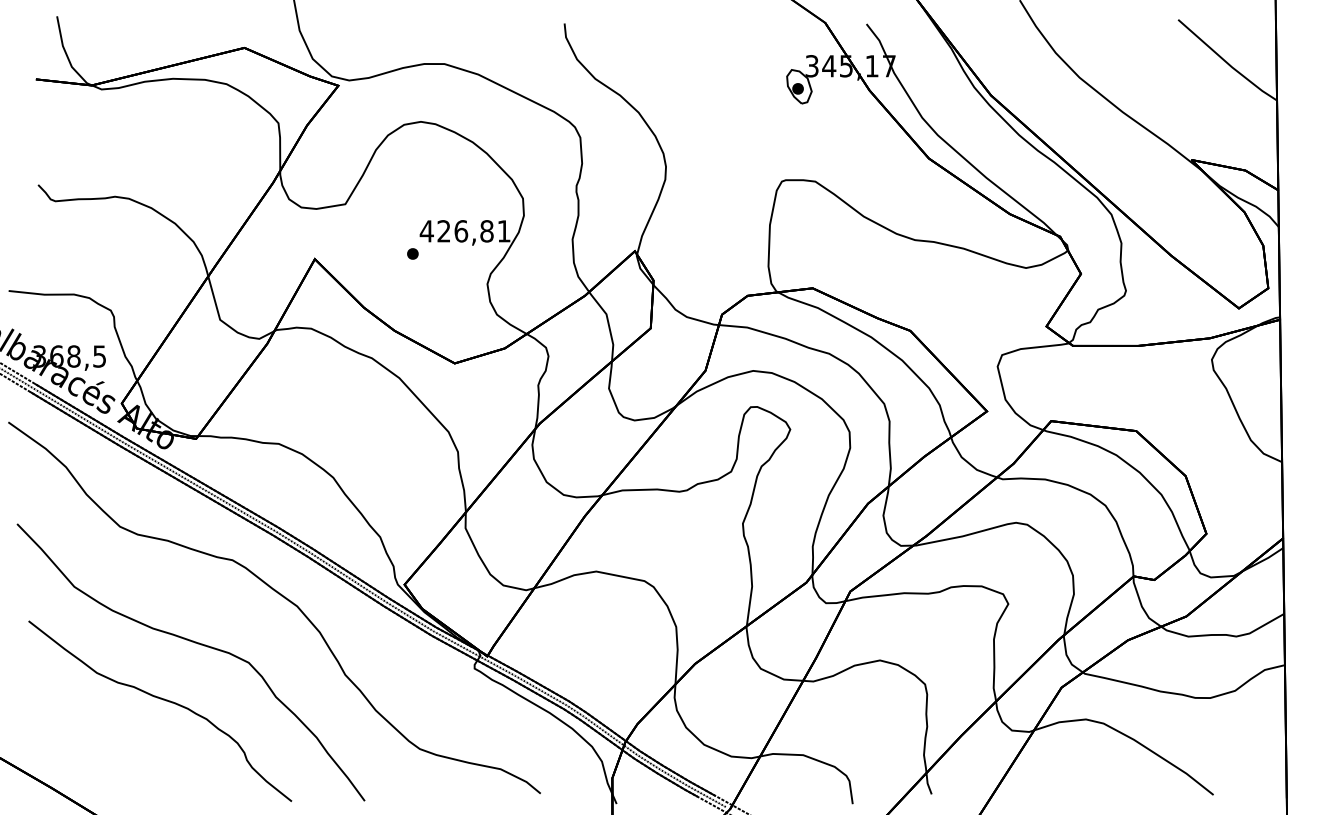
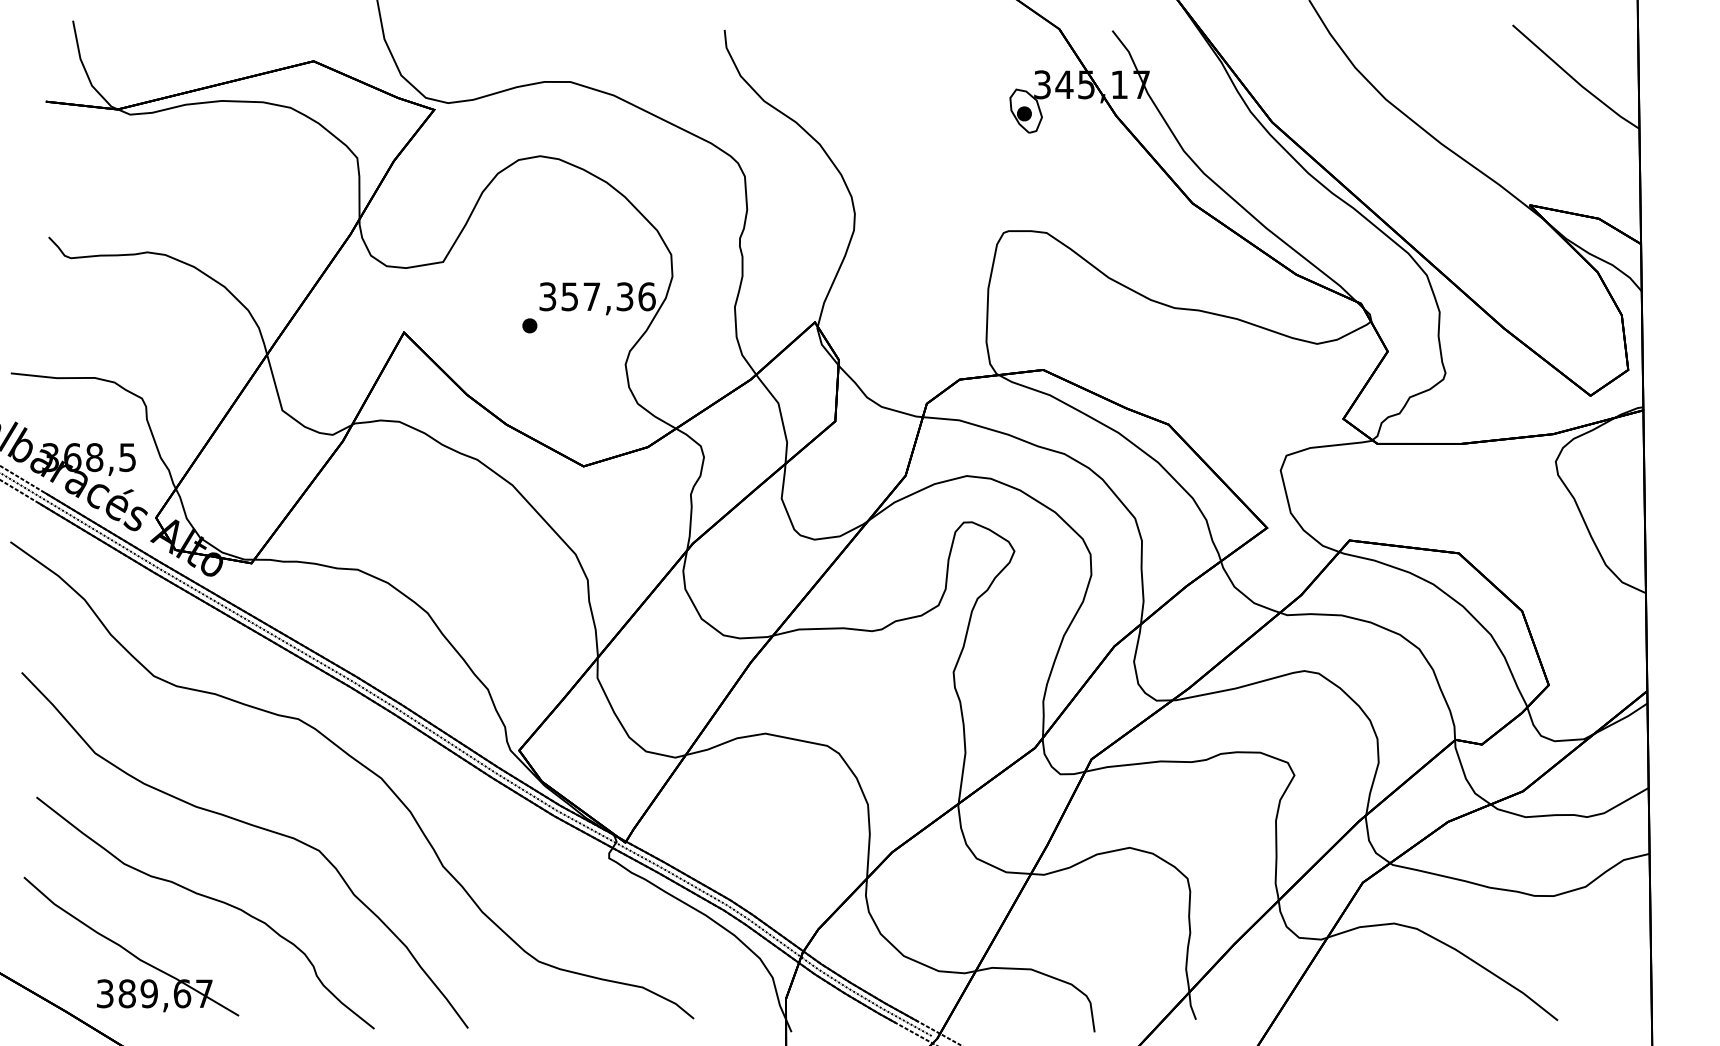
text: (464, 231) -> (596, 296), 426,81 -> 357,36
part: (102, 737) -> (131, 946), added

